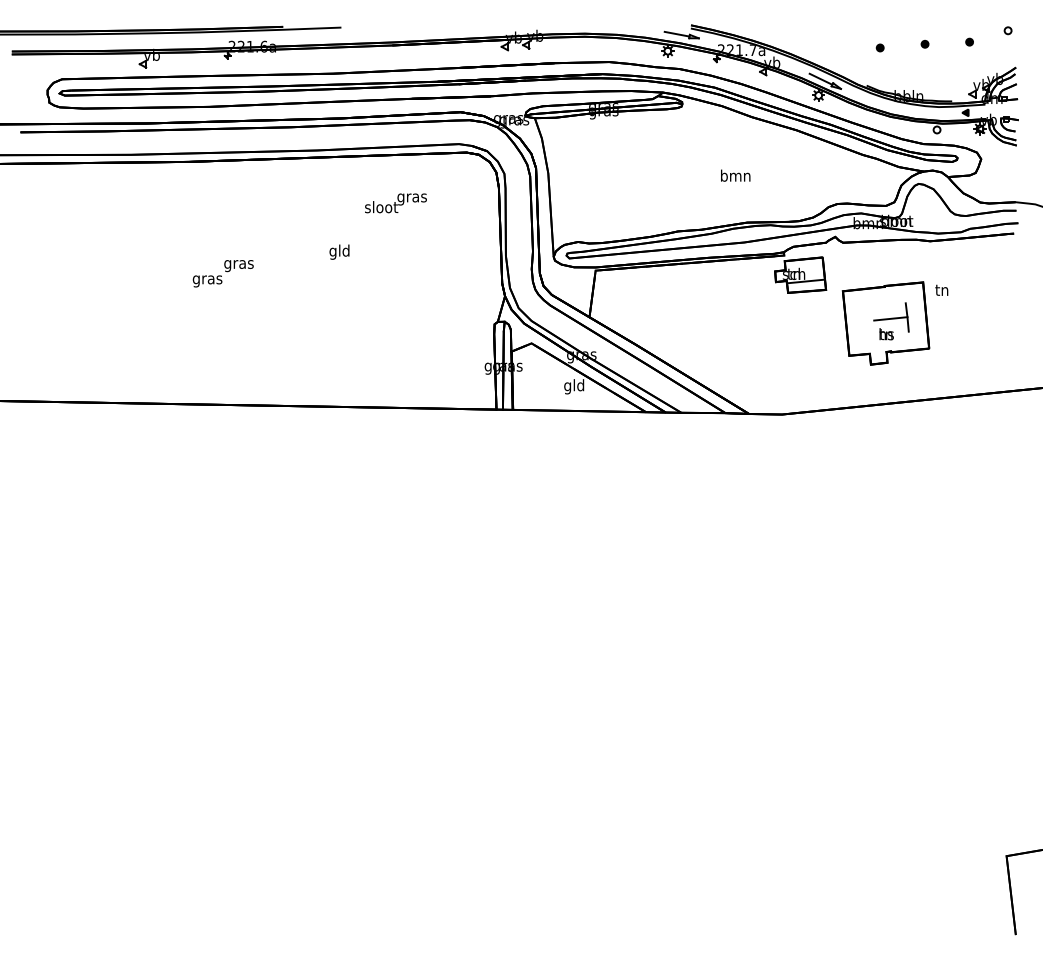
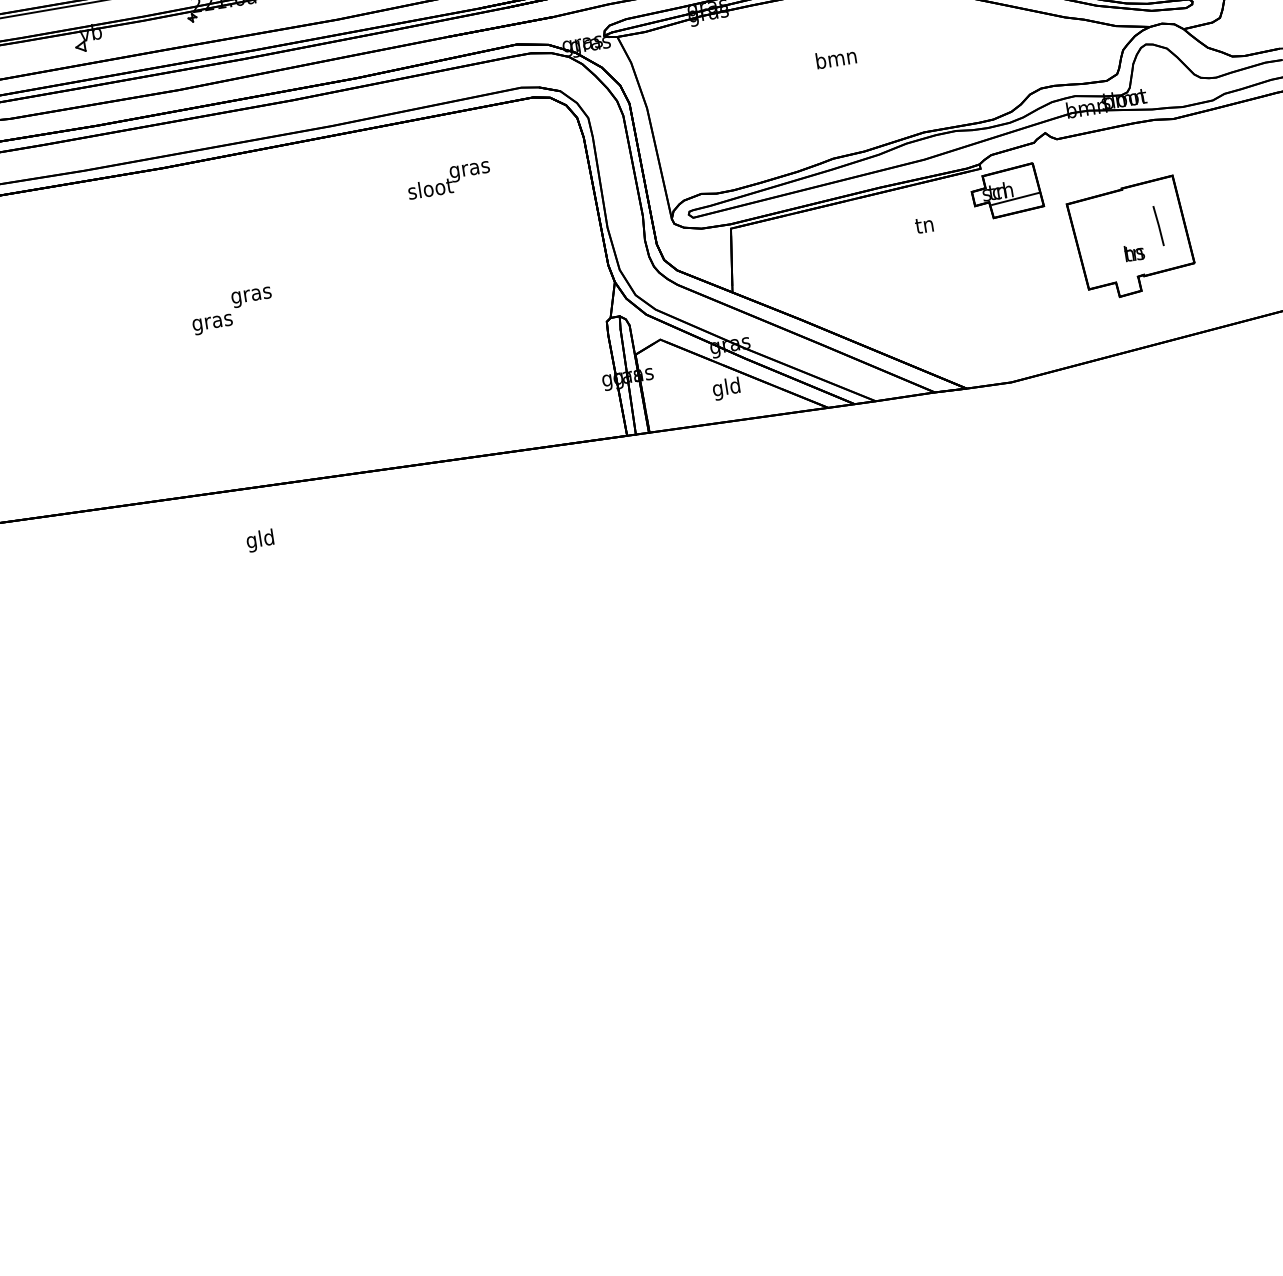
text: (735, 175) -> (835, 58), moved
text: (339, 251) -> (260, 539), moved
text: (941, 289) -> (923, 224), moved
line: (890, 318) -> (1136, 230), removed

